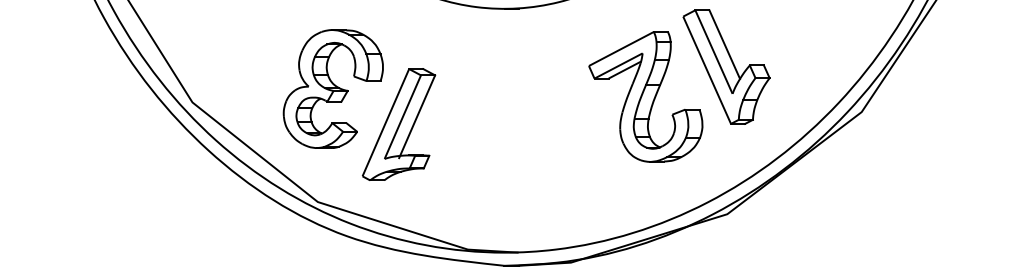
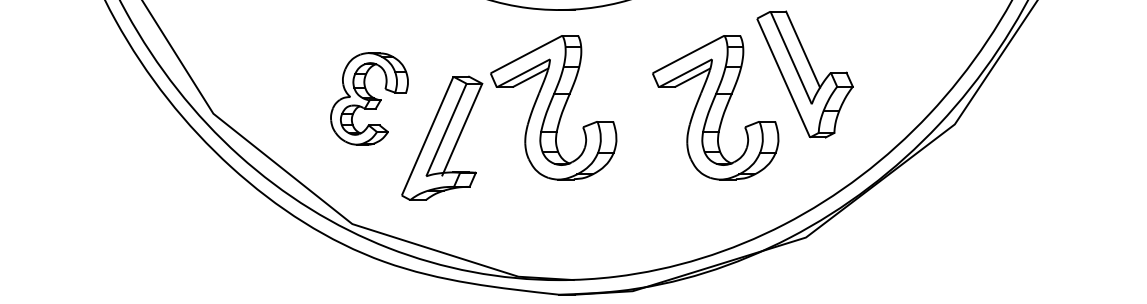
part: (333, 88) -> (369, 98), size x0.7
part: (499, 96) -> (553, 107), added

